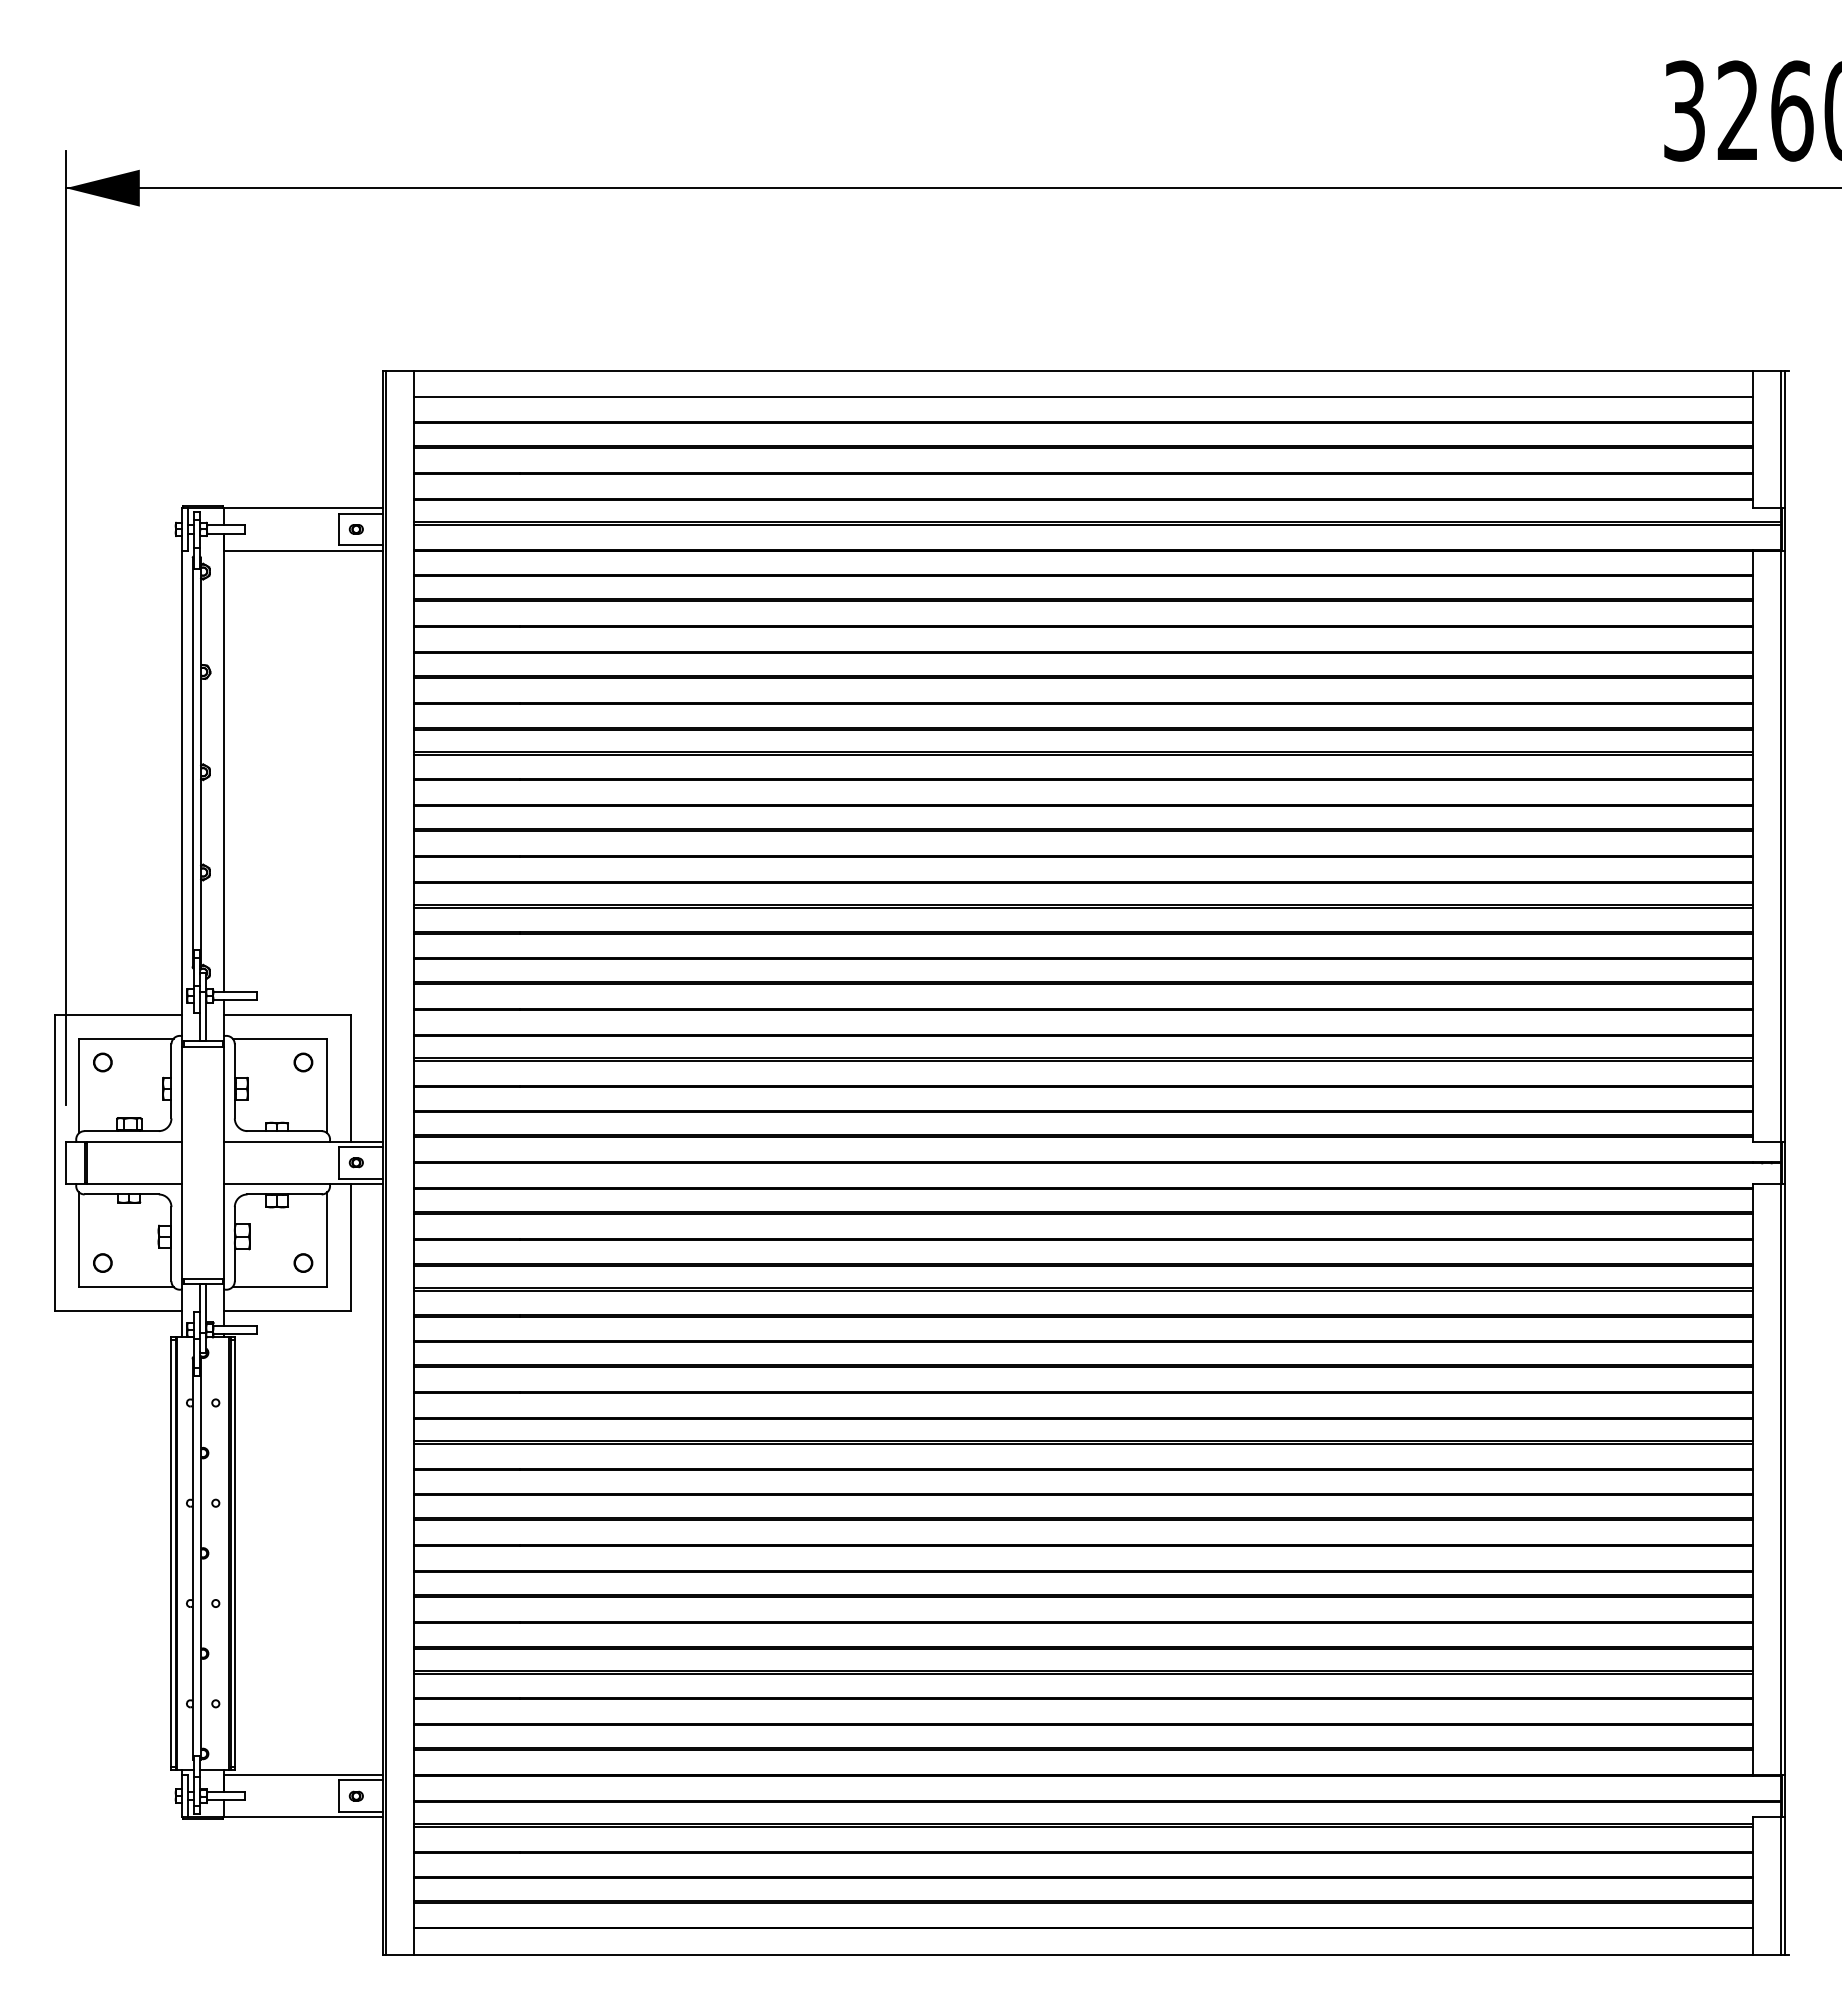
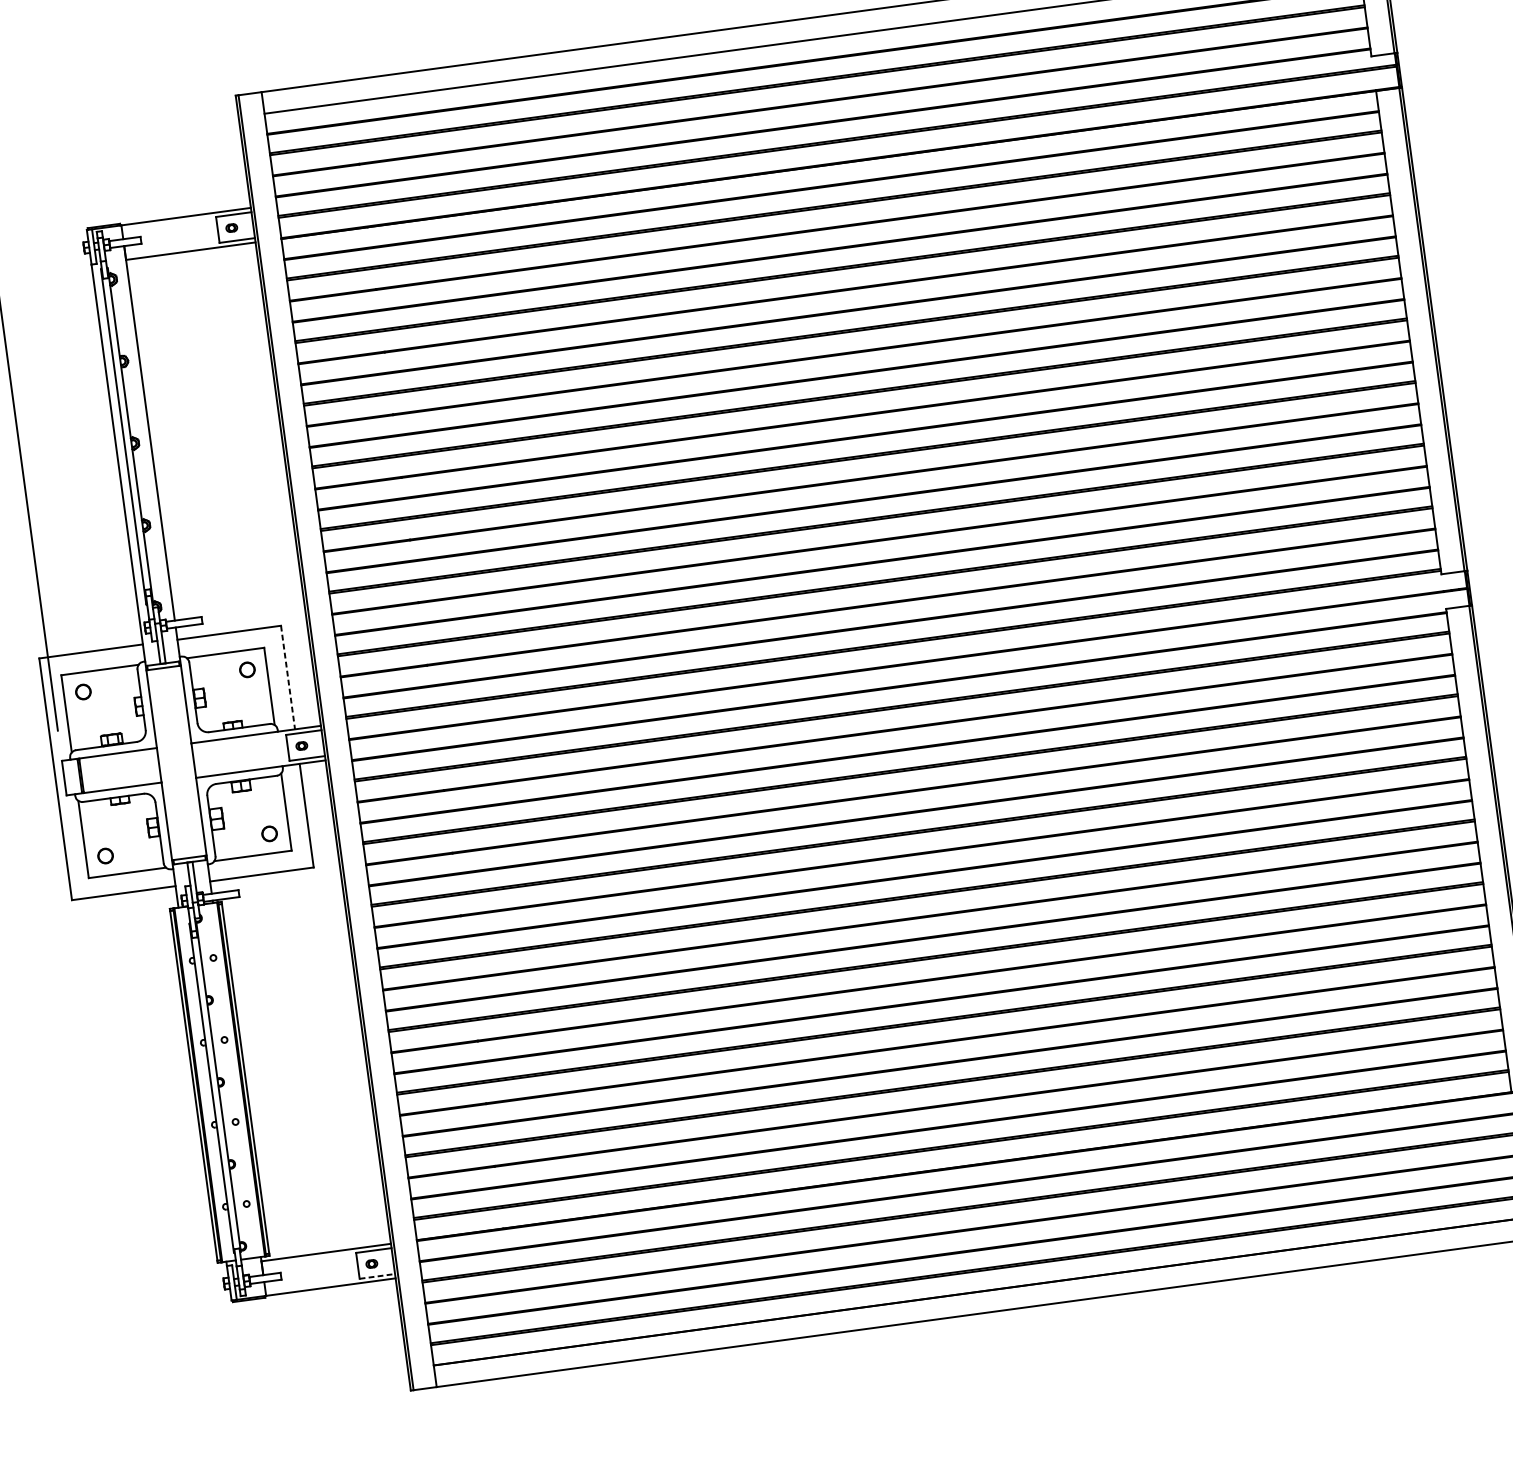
line: (350, 1078) -> (287, 677), solid -> dashed
line: (360, 1812) -> (377, 1276), solid -> dashed

